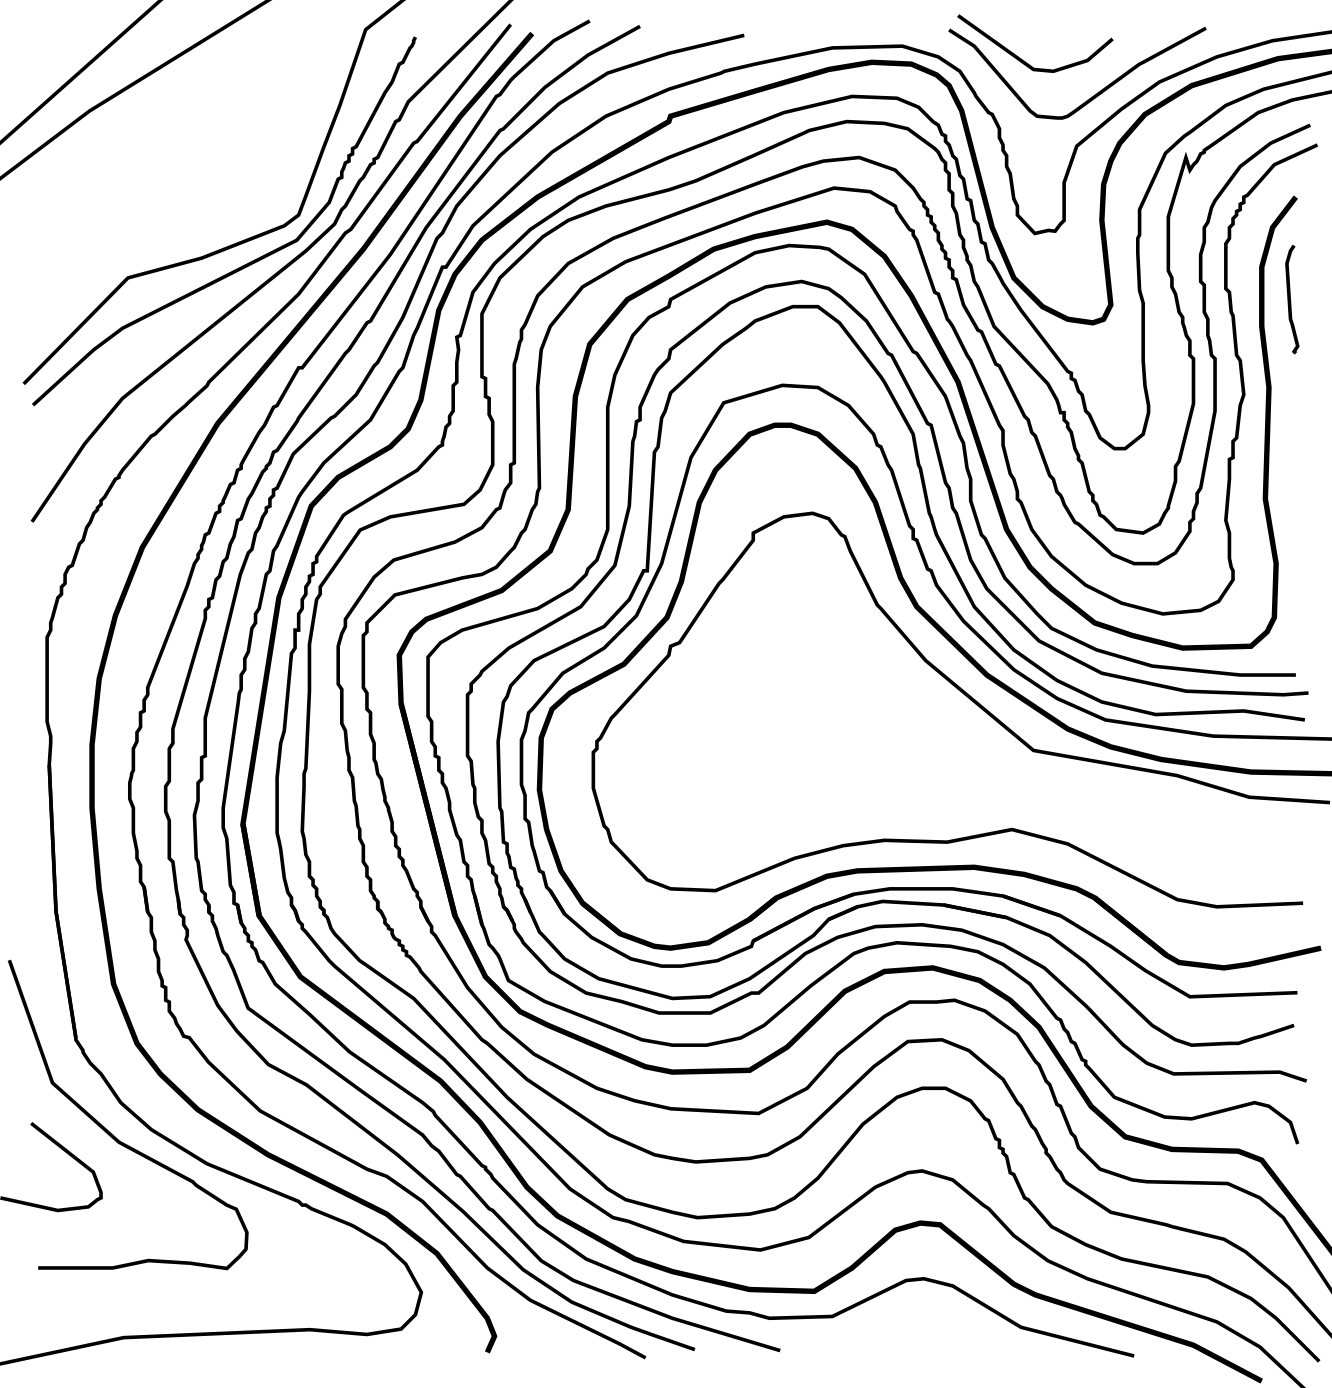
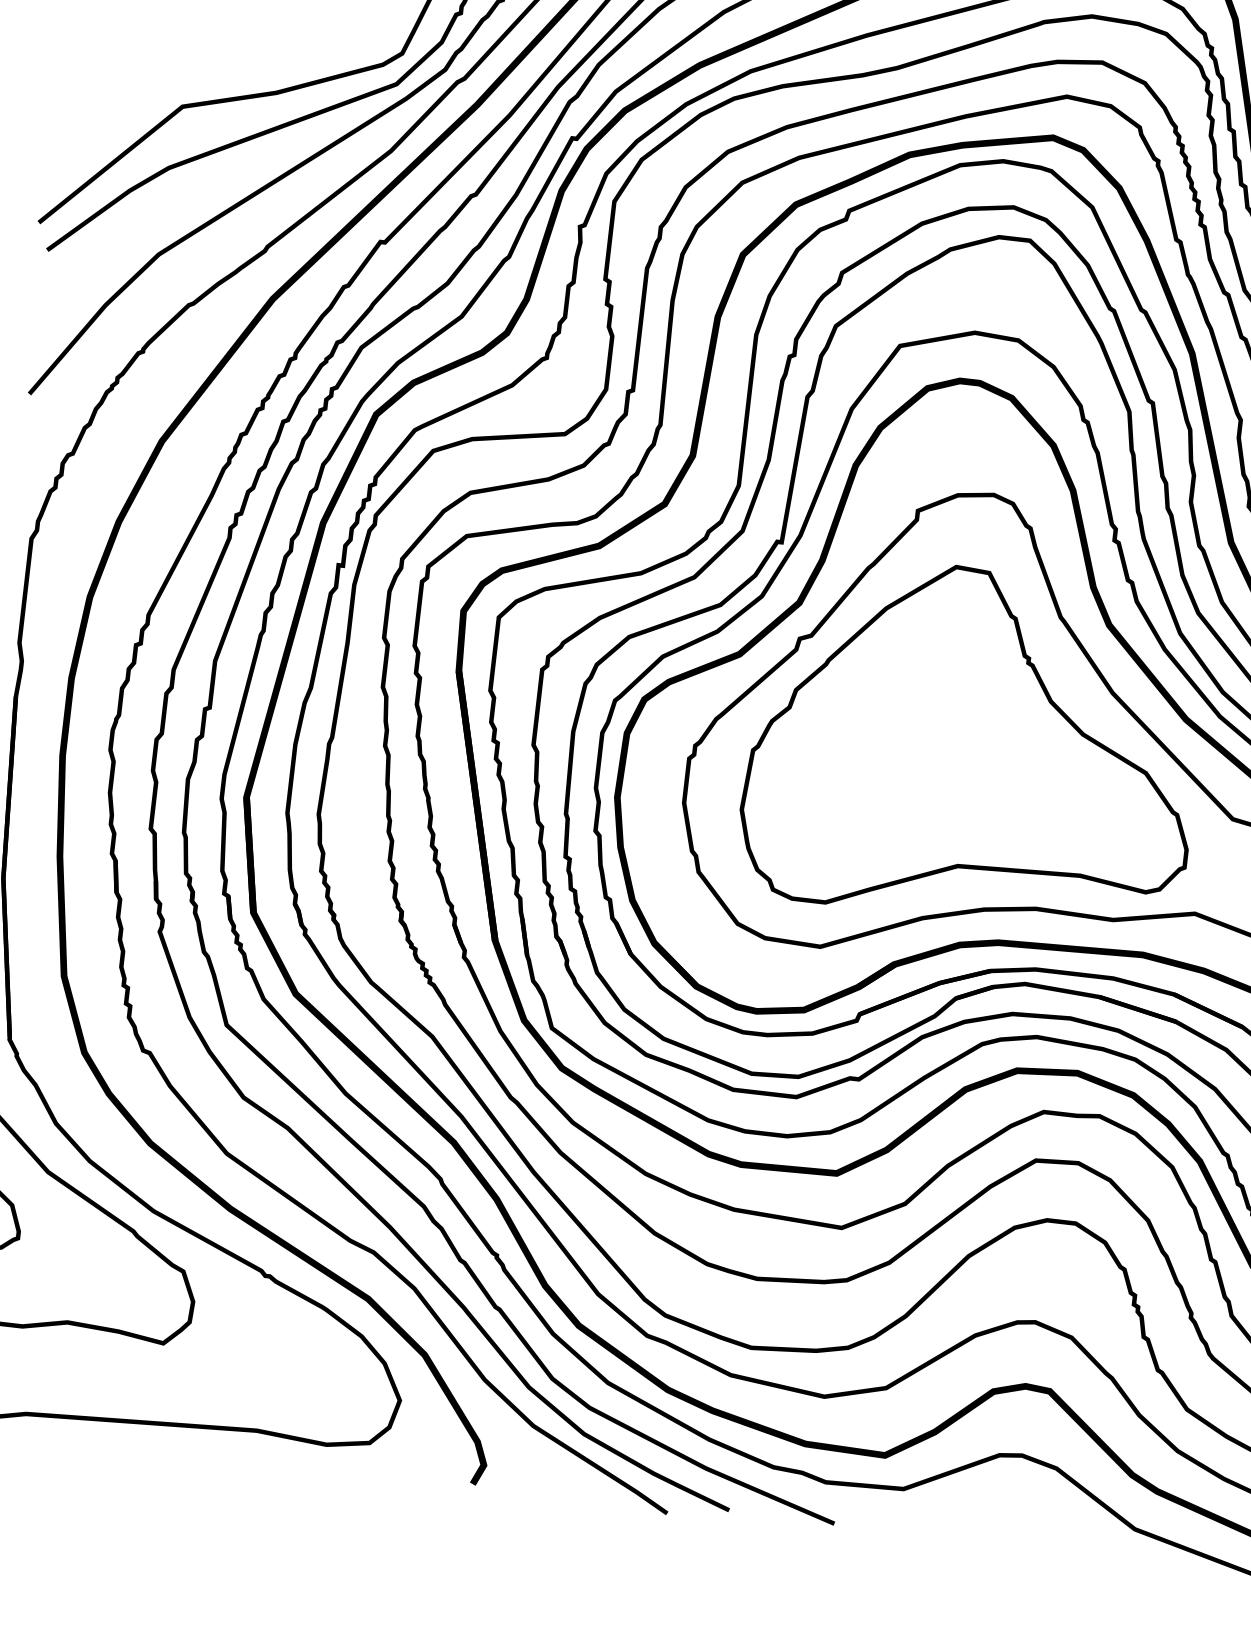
part: (819, 714) -> (973, 744), added

